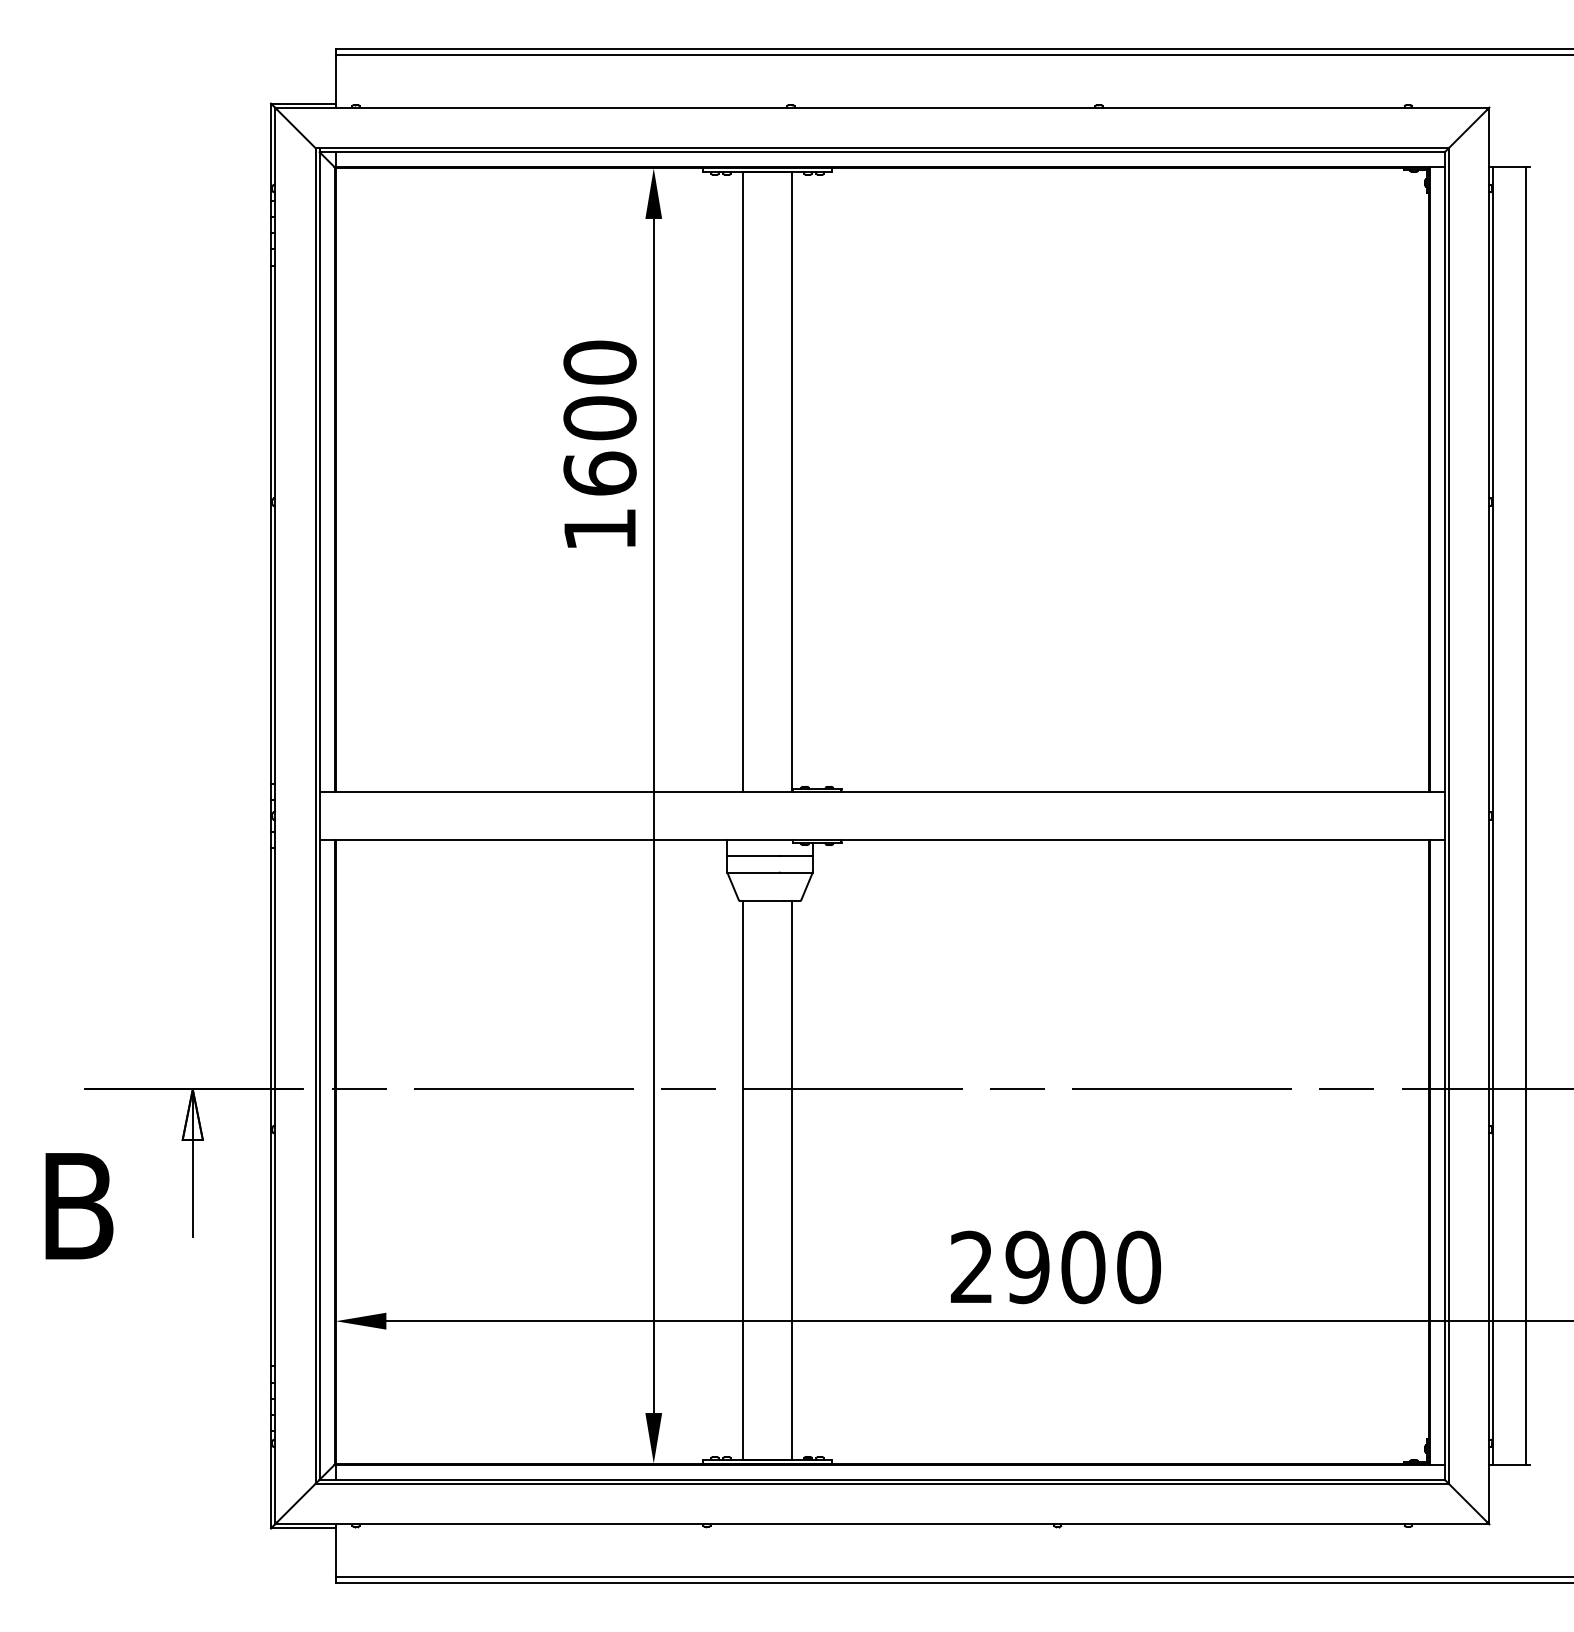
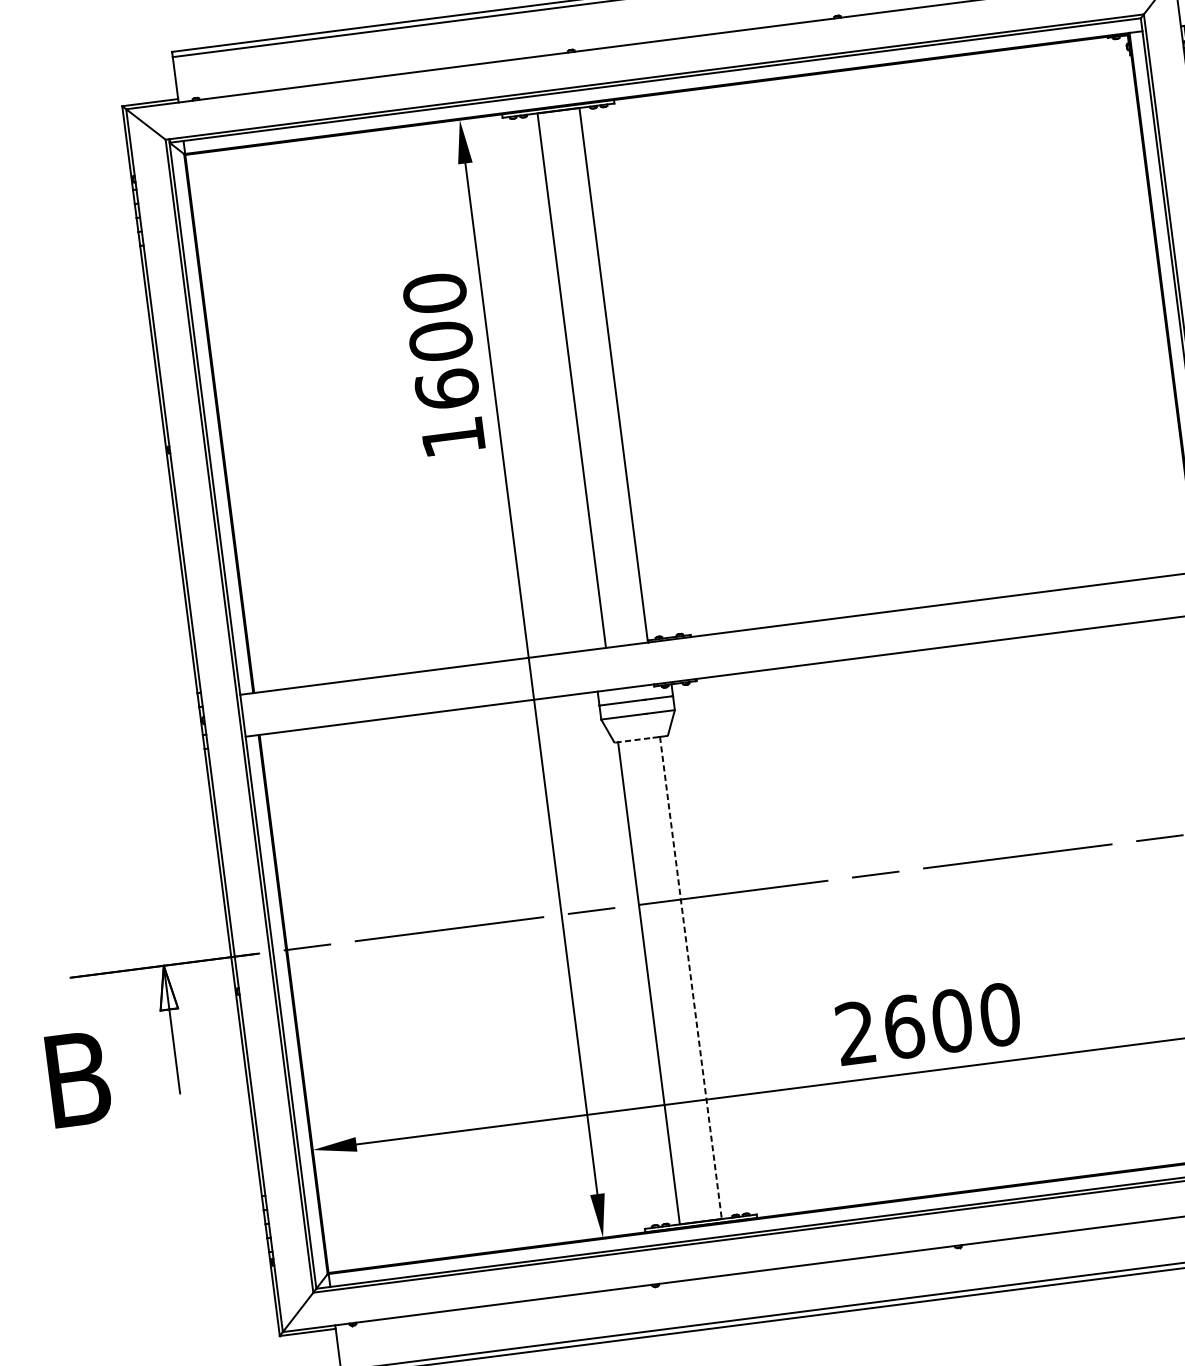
line: (762, 901) -> (634, 740), solid -> dashed
line: (791, 1180) -> (690, 978), solid -> dashed
text: (1027, 1267) -> (903, 1027), 2900 -> 2600

